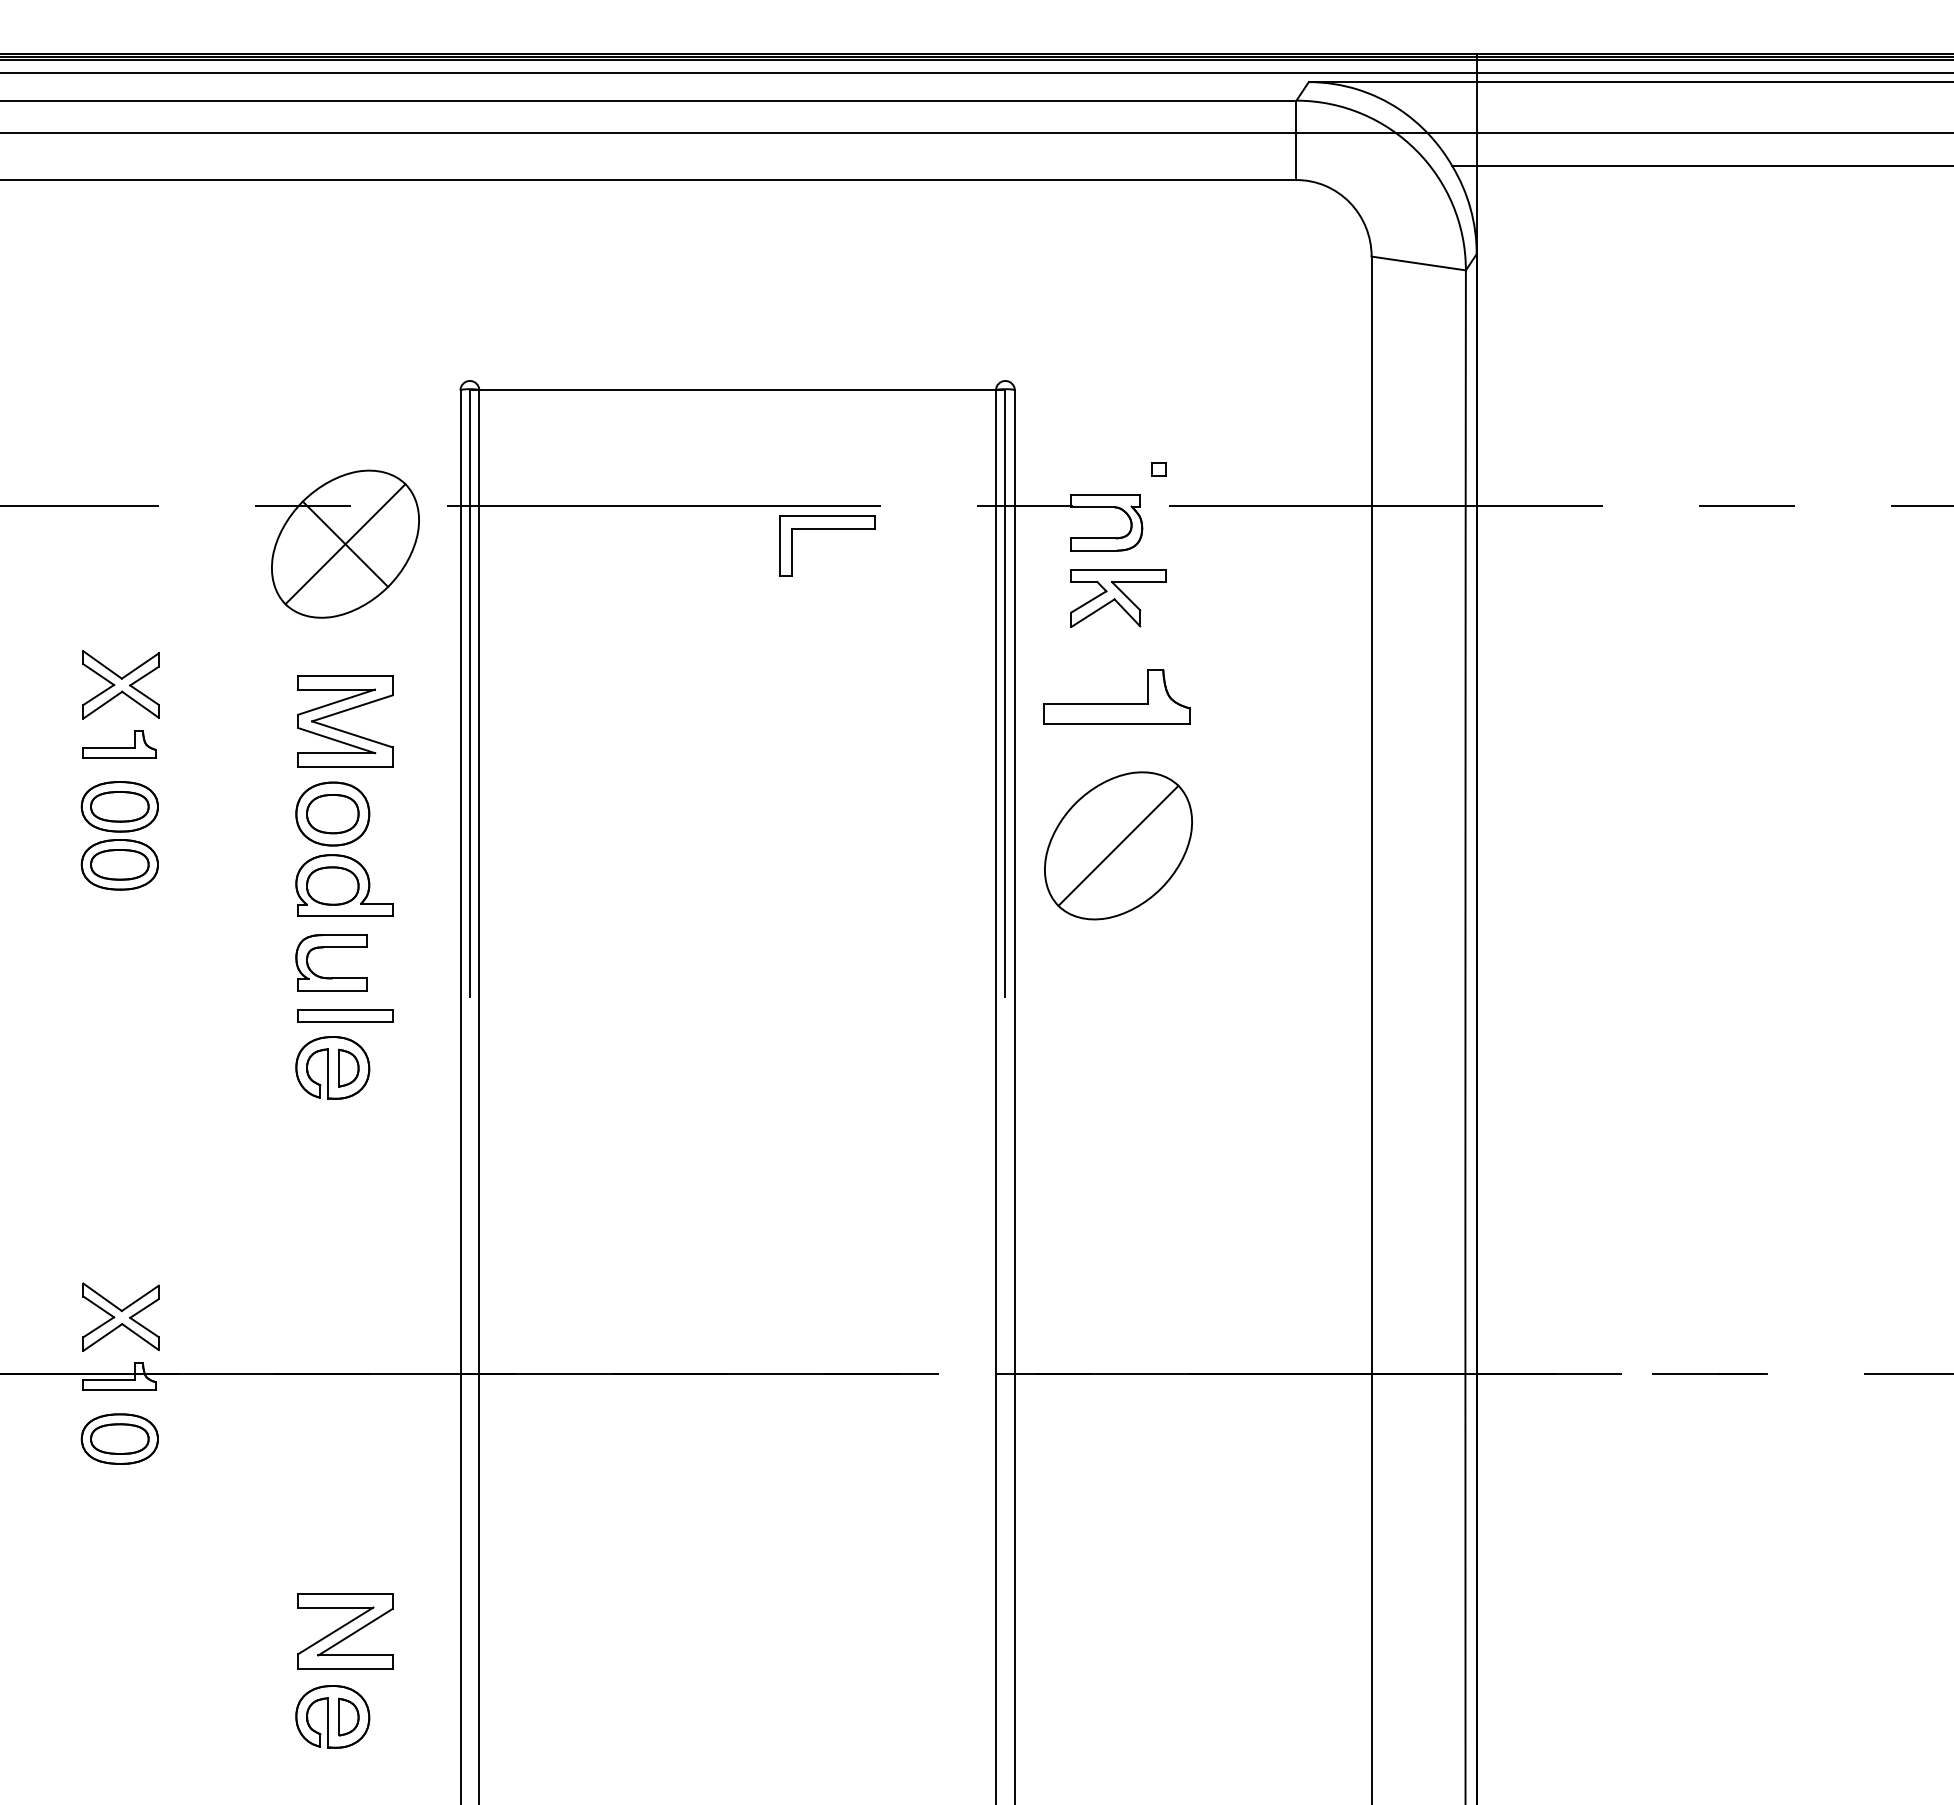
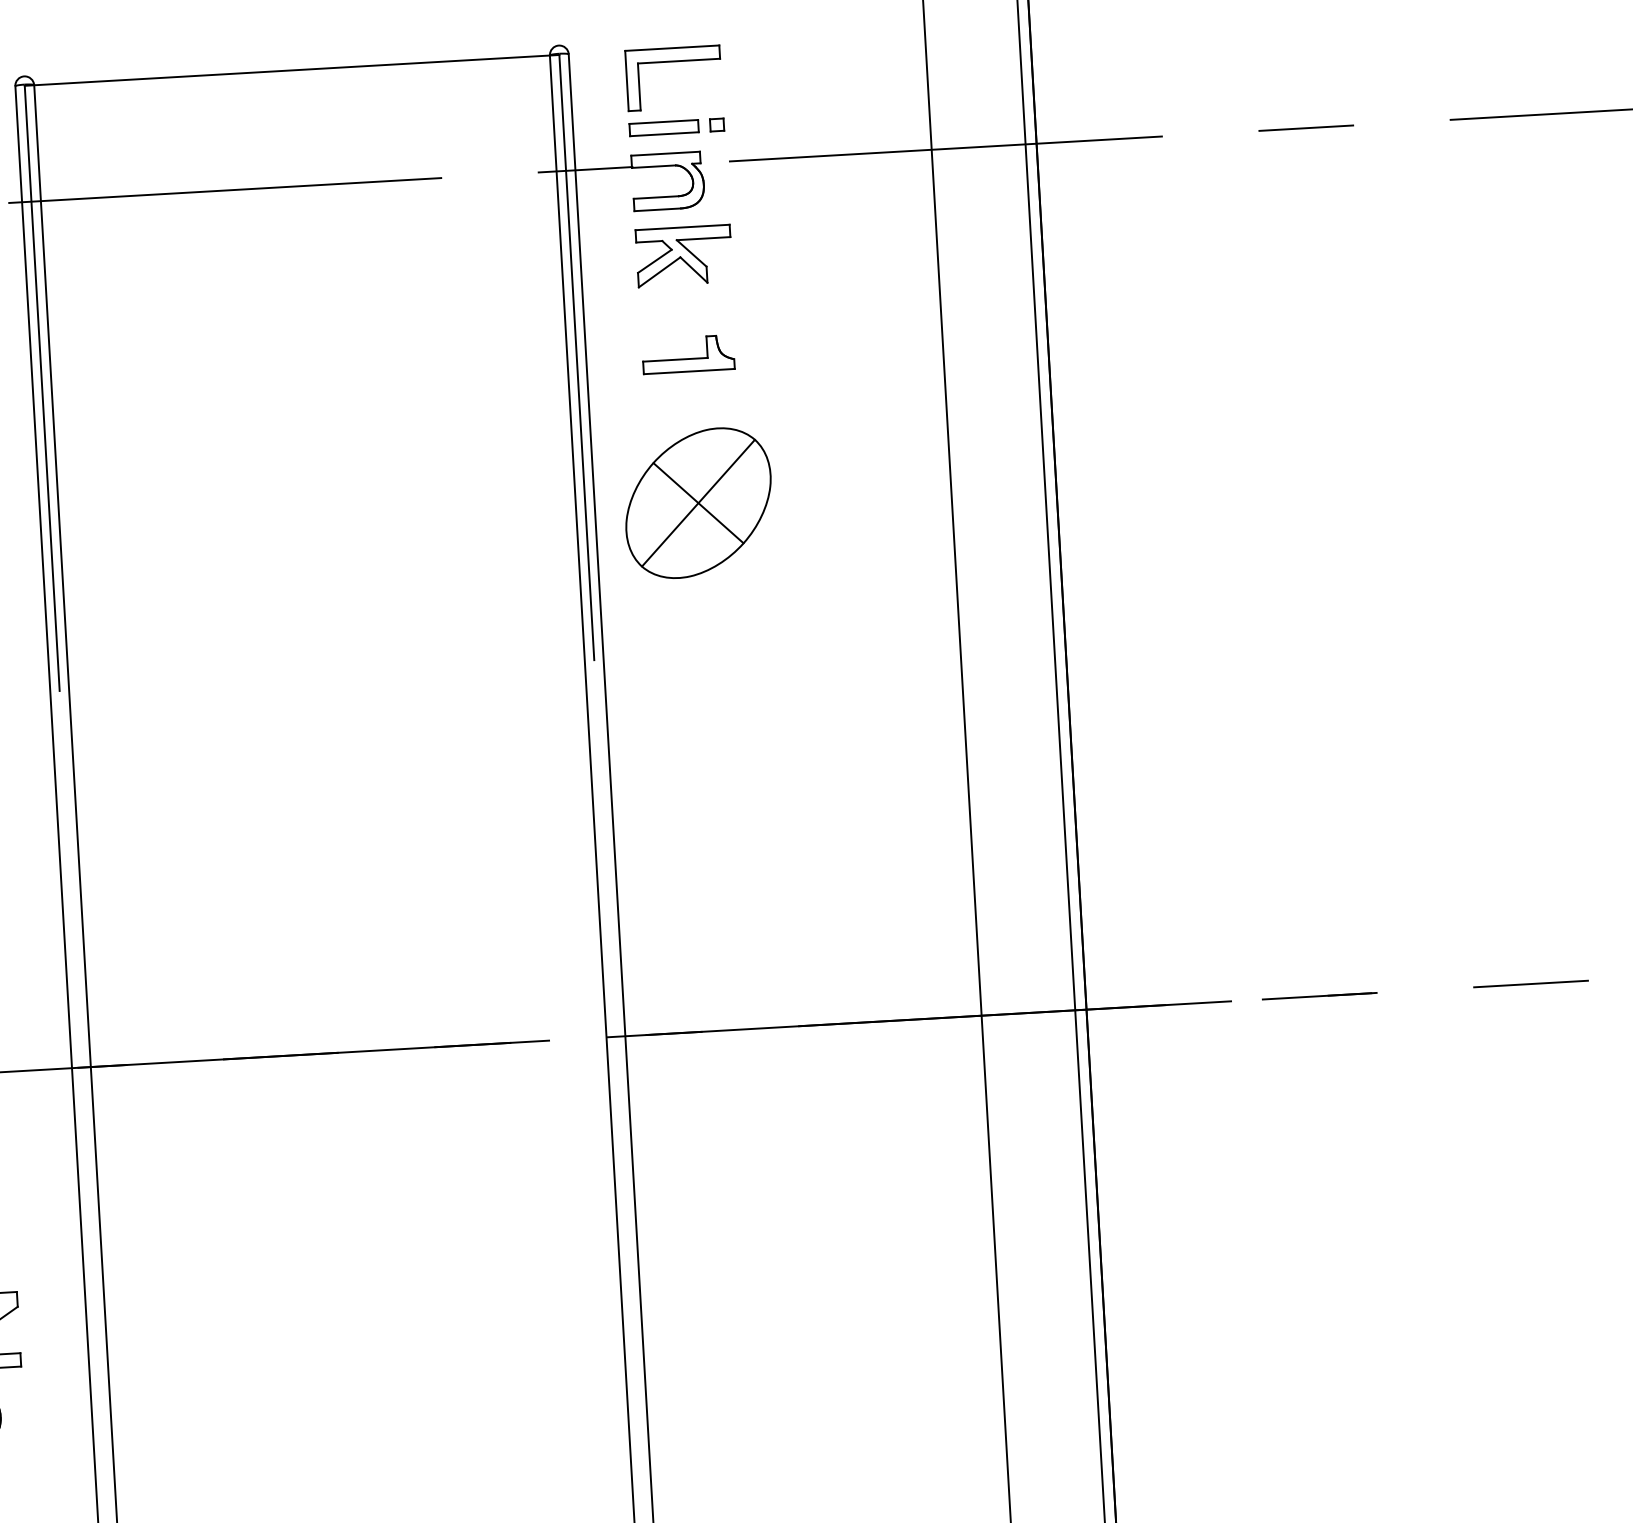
part: (1105, 469) -> (663, 128), added
part: (827, 529) -> (673, 61), moved
part: (1116, 696) -> (687, 354), size x0.62
line: (1118, 845) -> (698, 502), added

